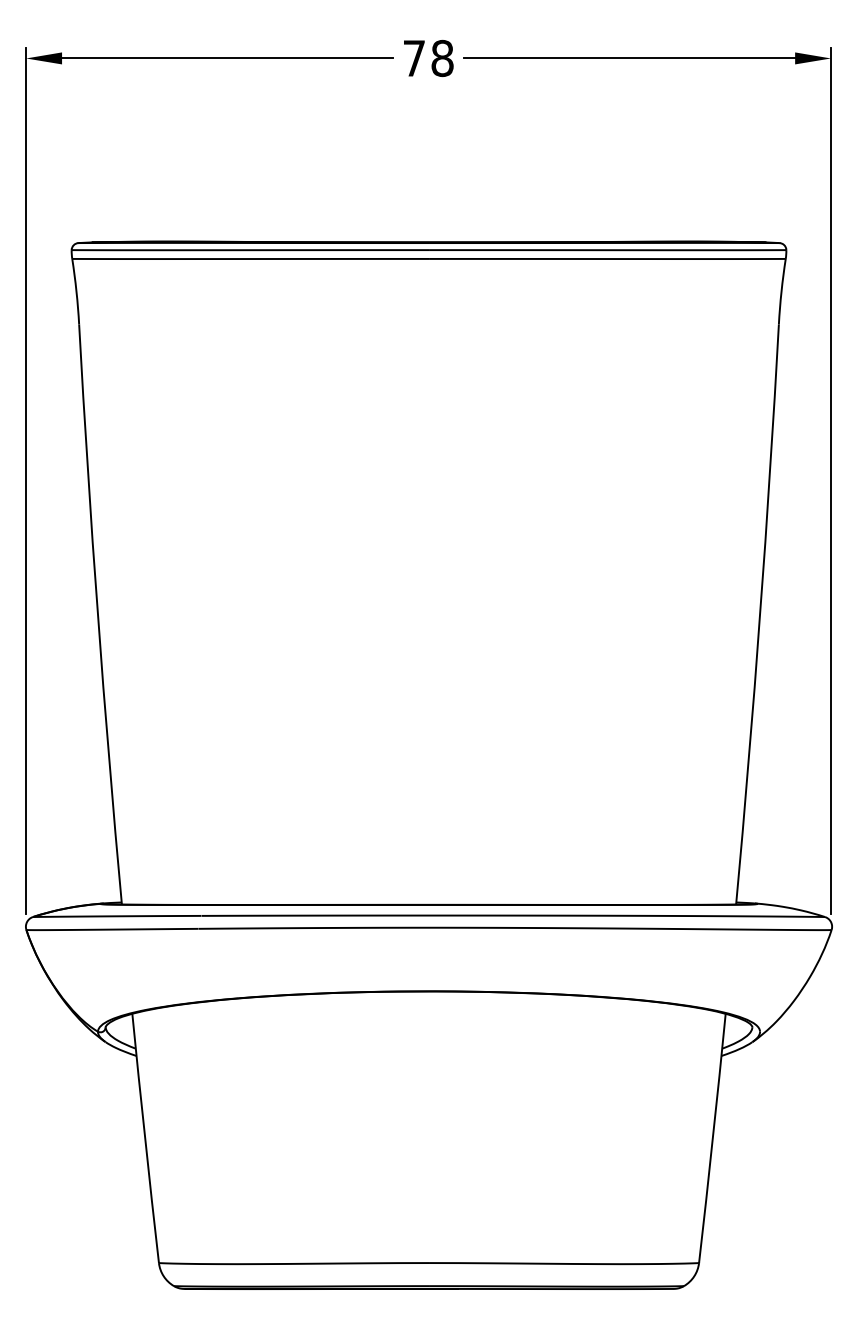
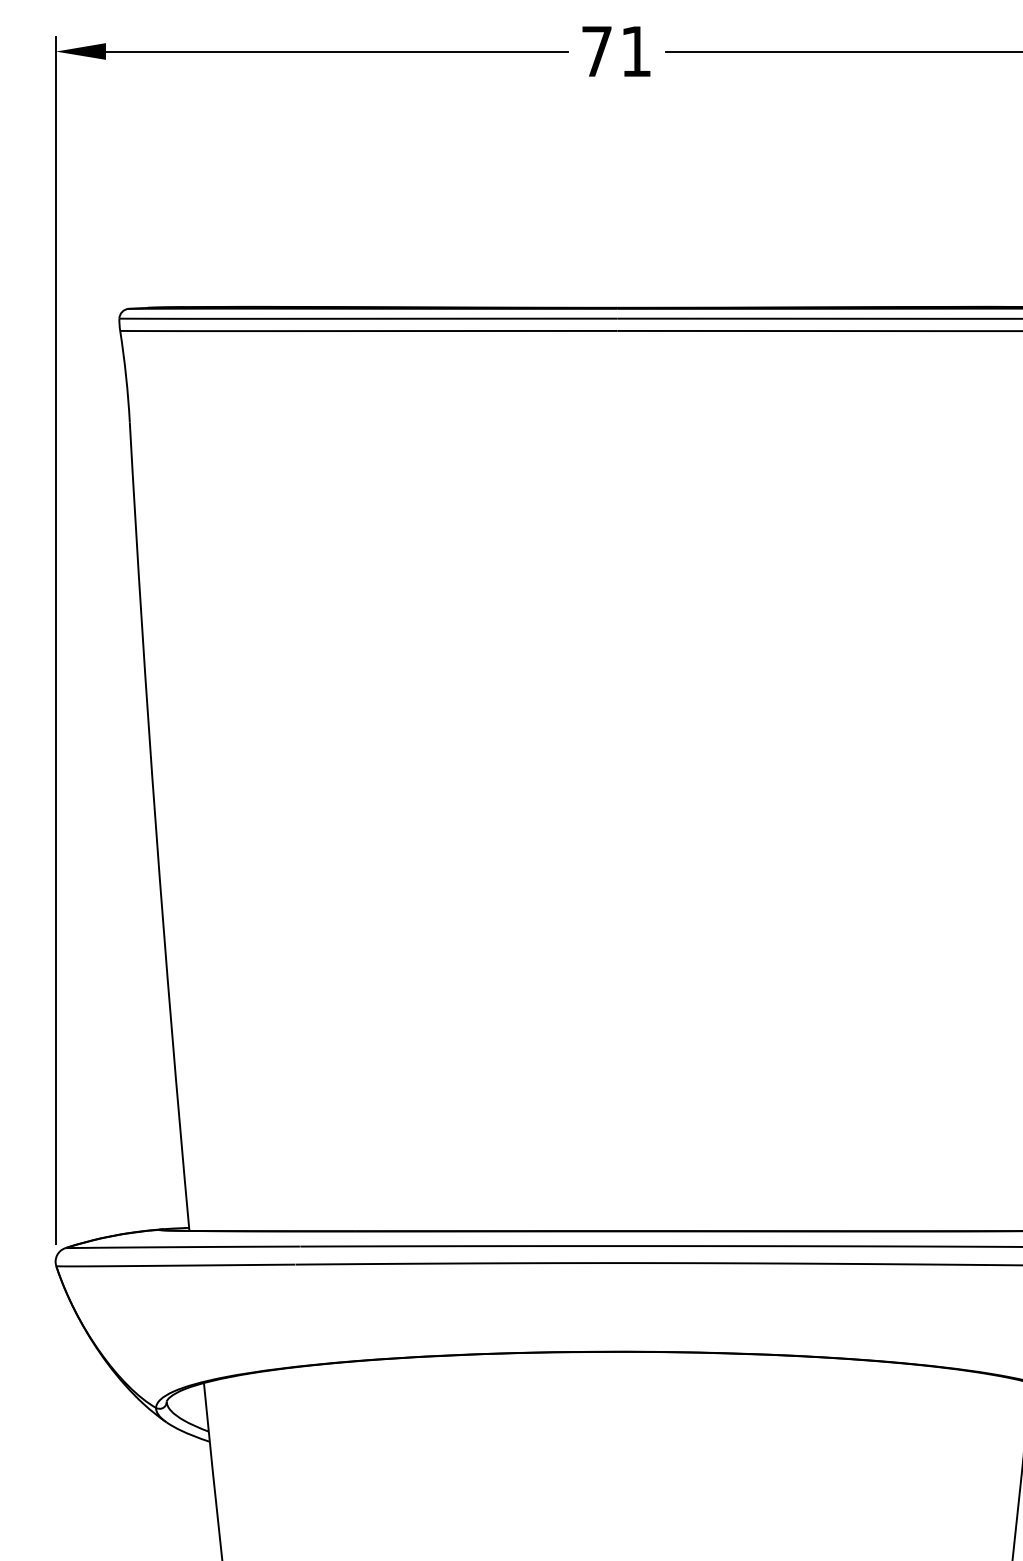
text: (442, 58) -> (636, 51), 78 -> 71

